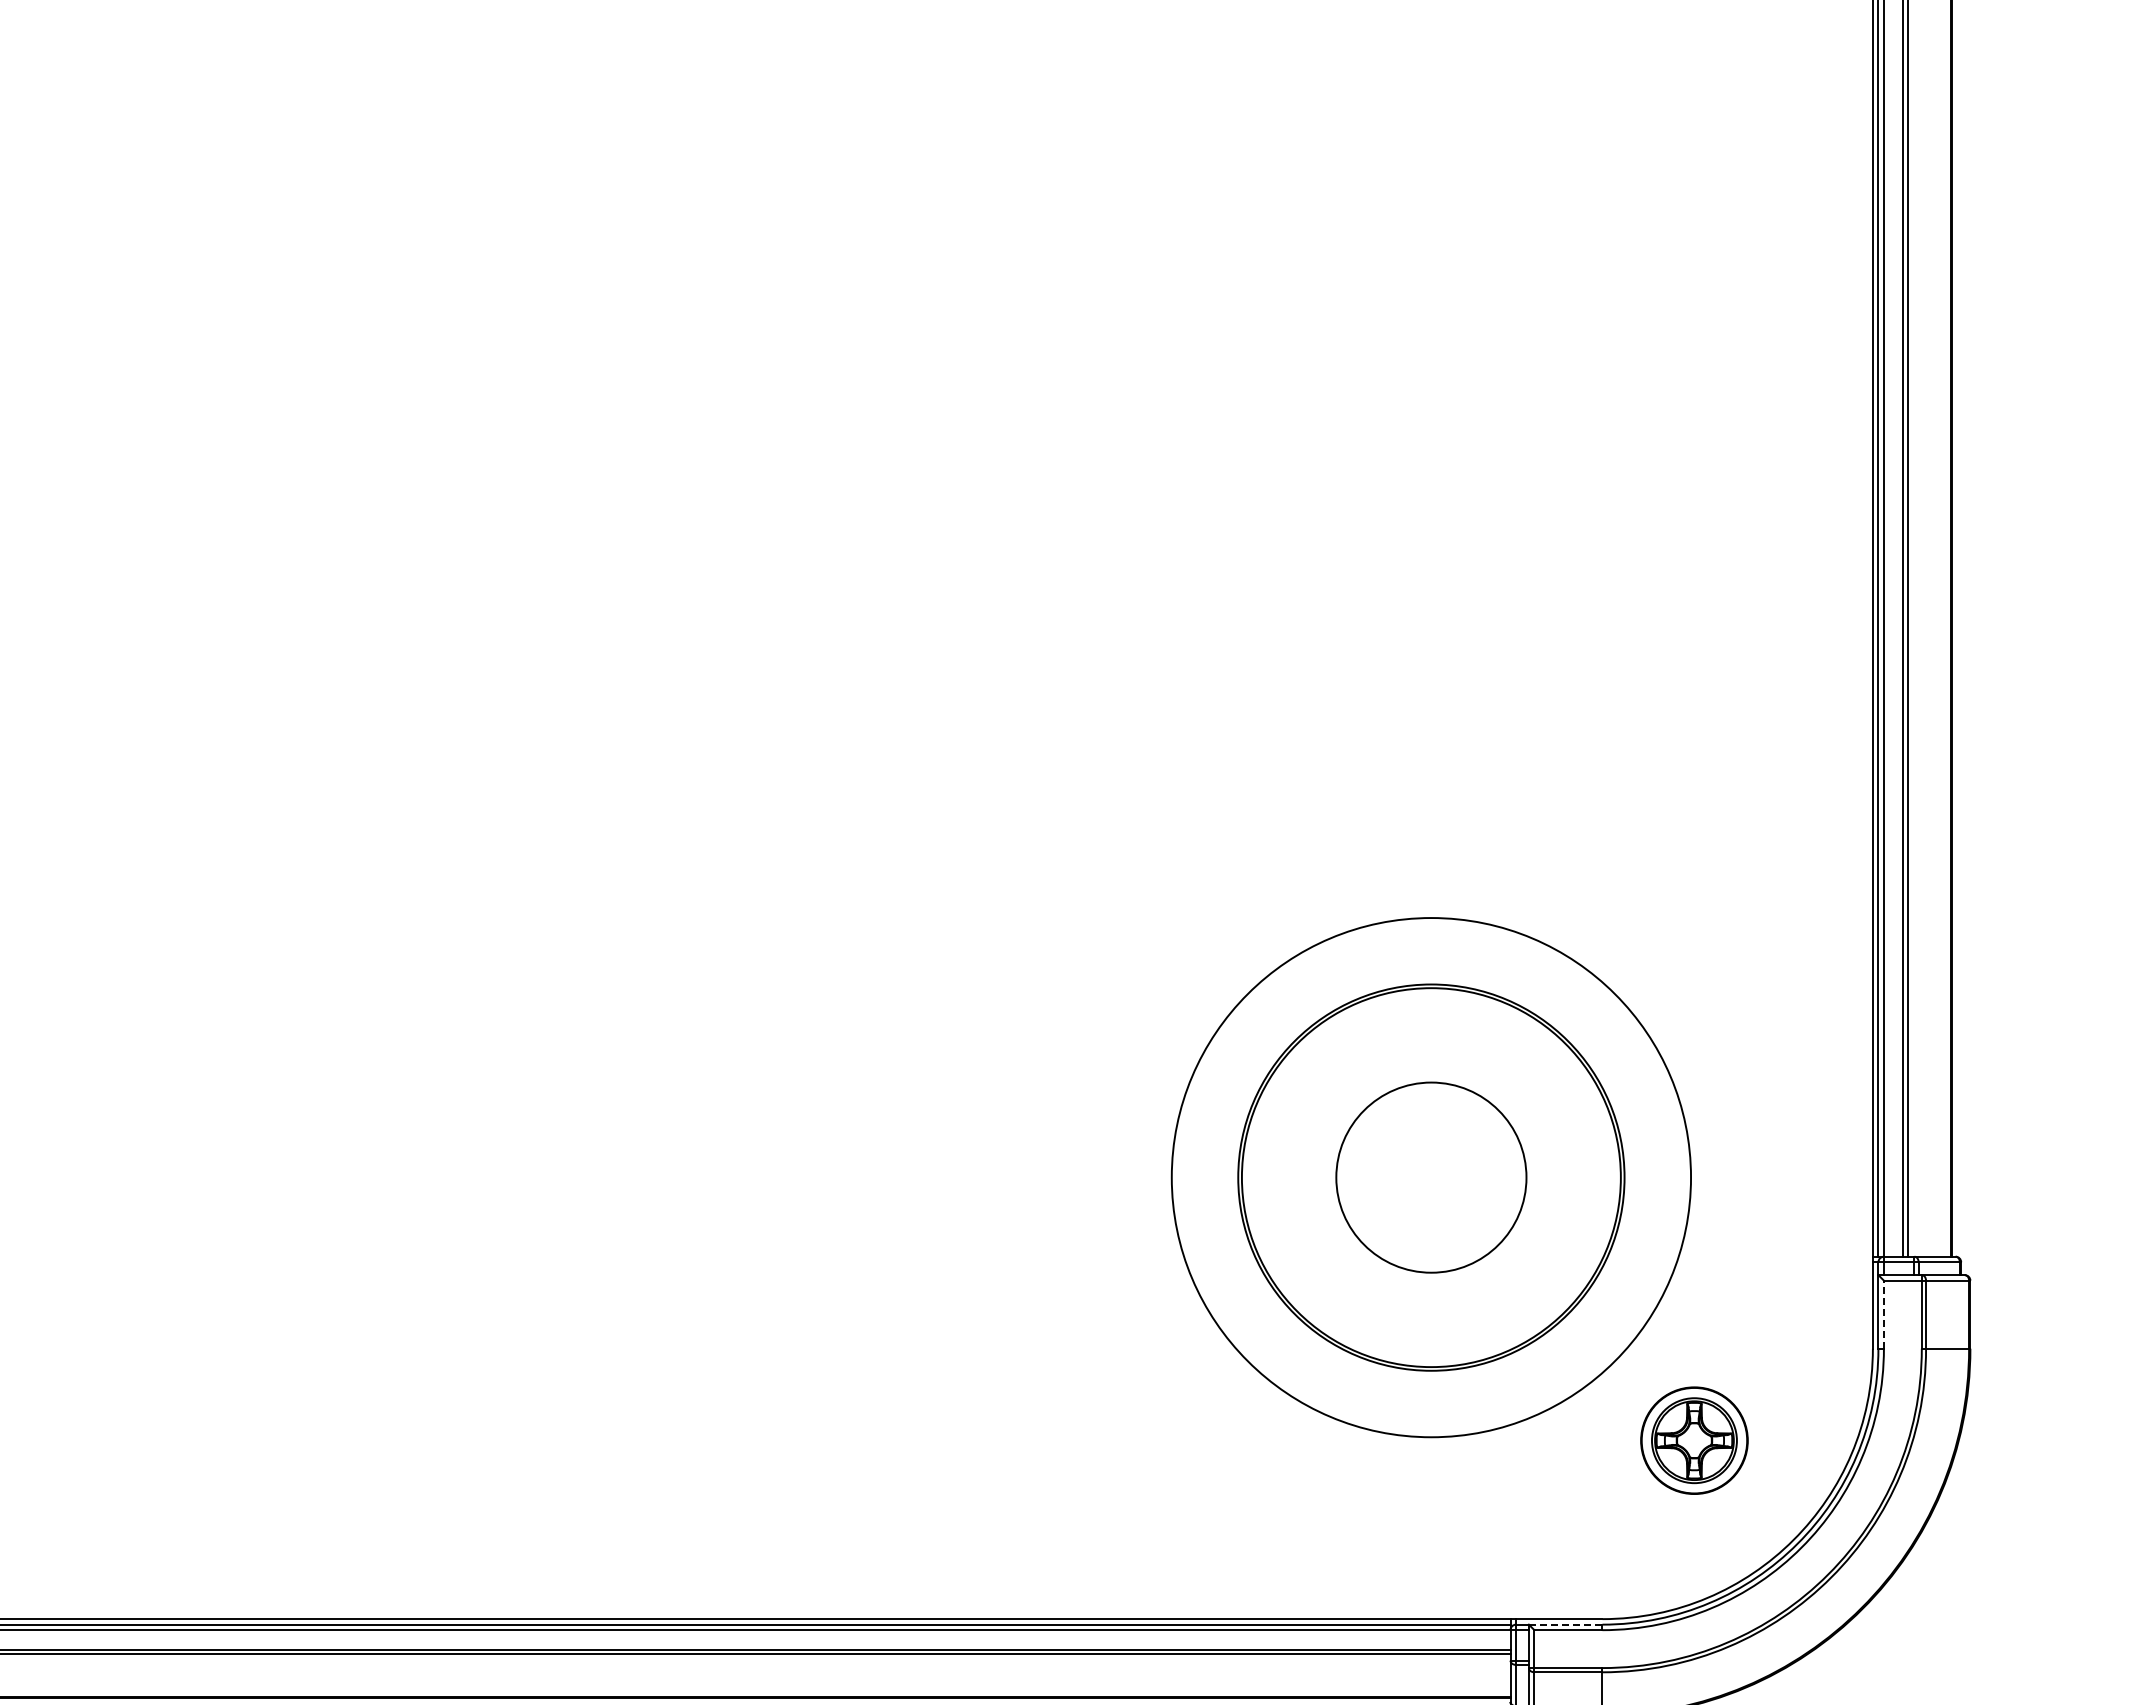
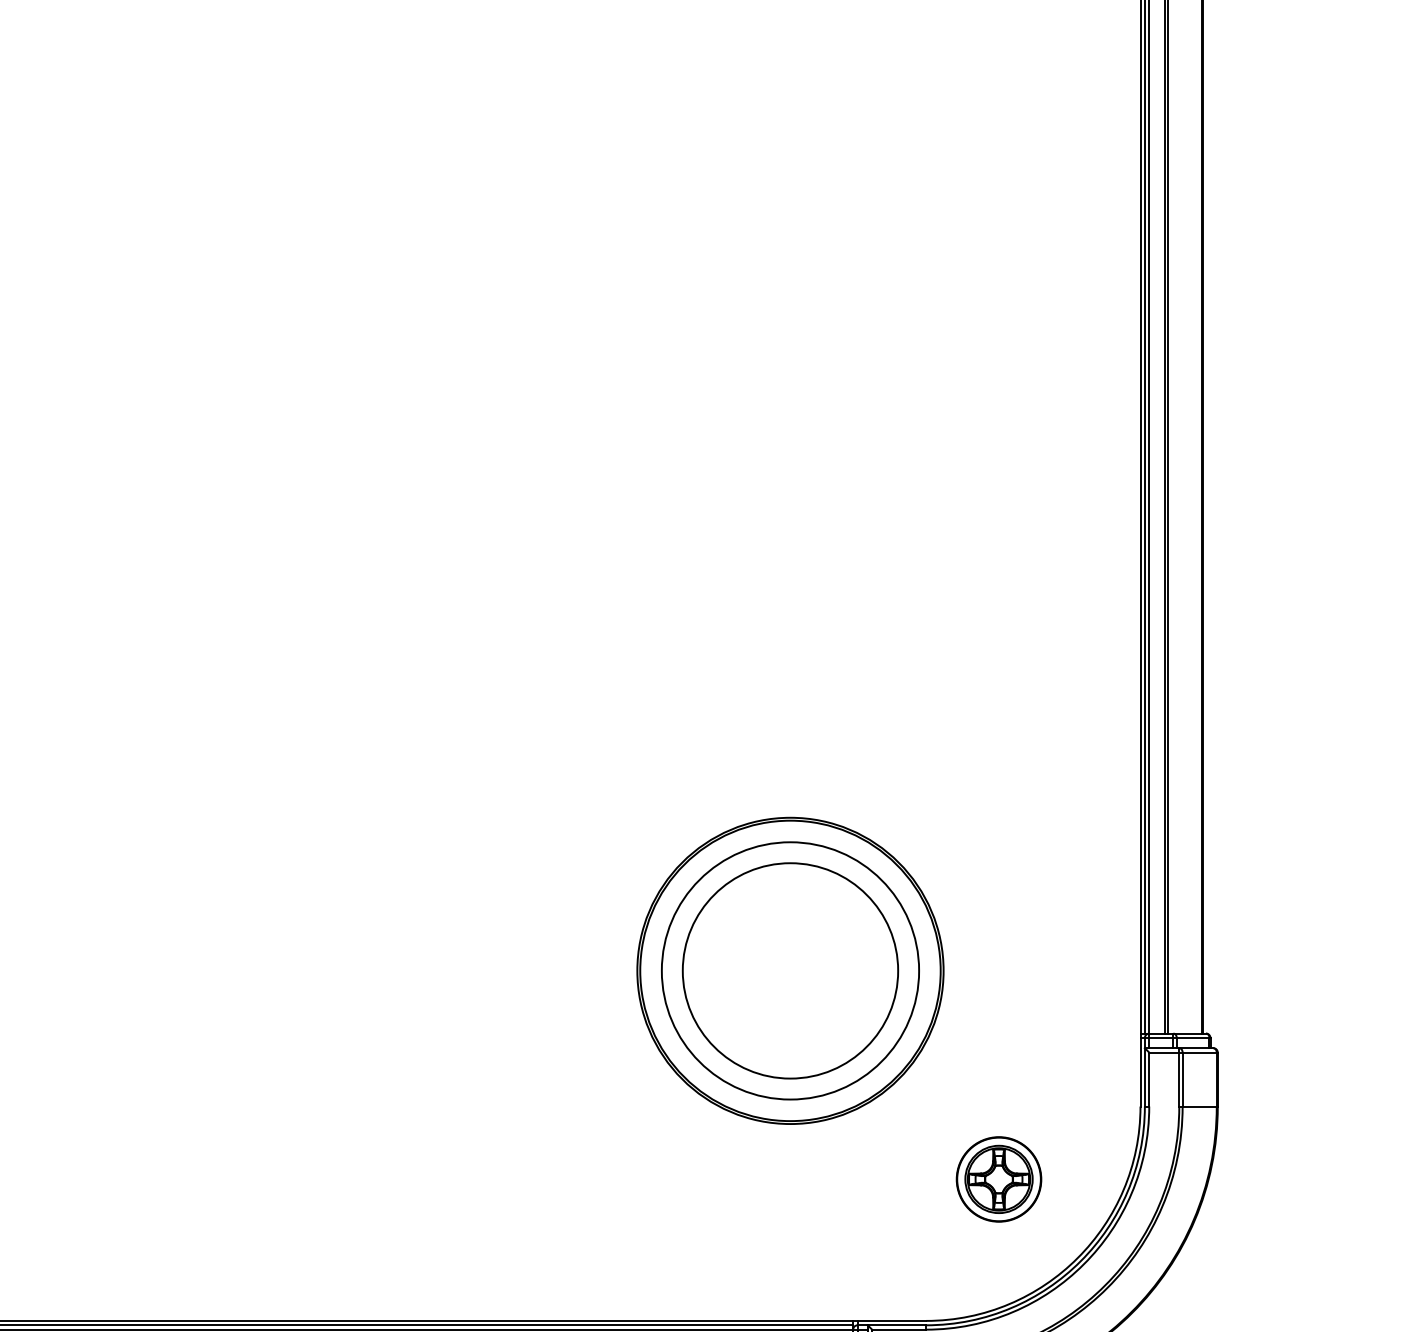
circle: (1431, 1177) -> (790, 970), size x0.62
circle: (1431, 1177) -> (790, 970), size x1.43
line: (1883, 1314) -> (1148, 1079), dashed -> solid
line: (1565, 1624) -> (896, 1325), dashed -> solid

